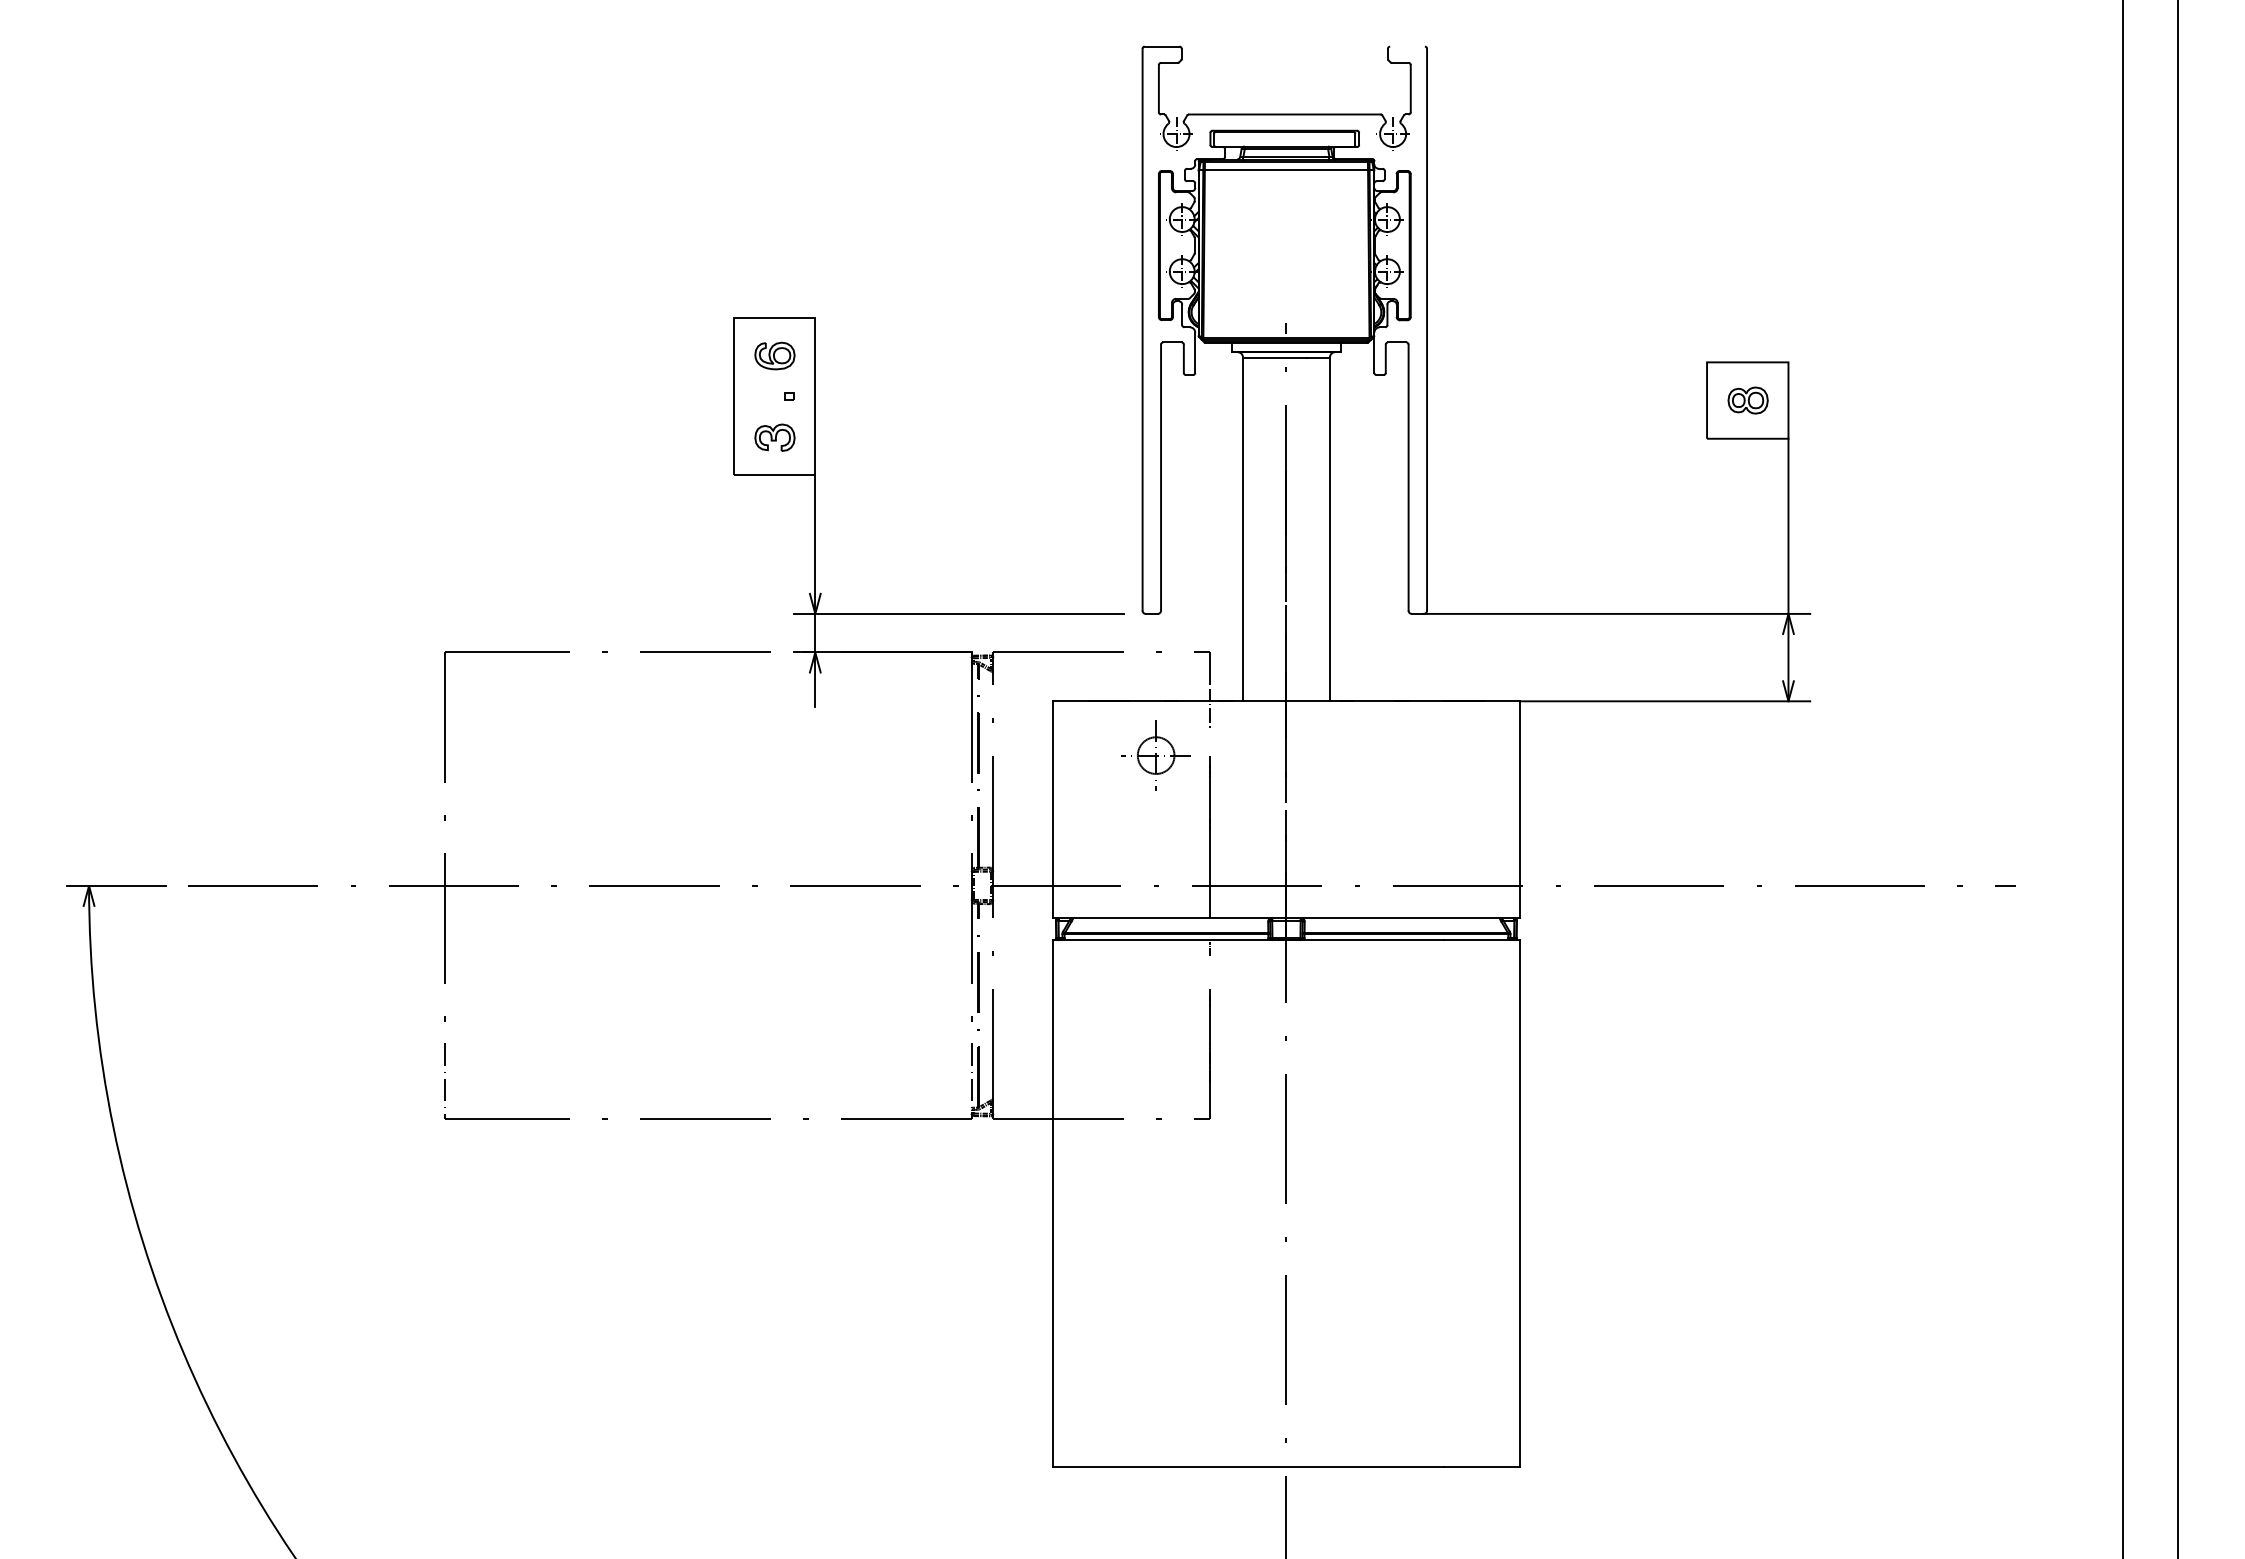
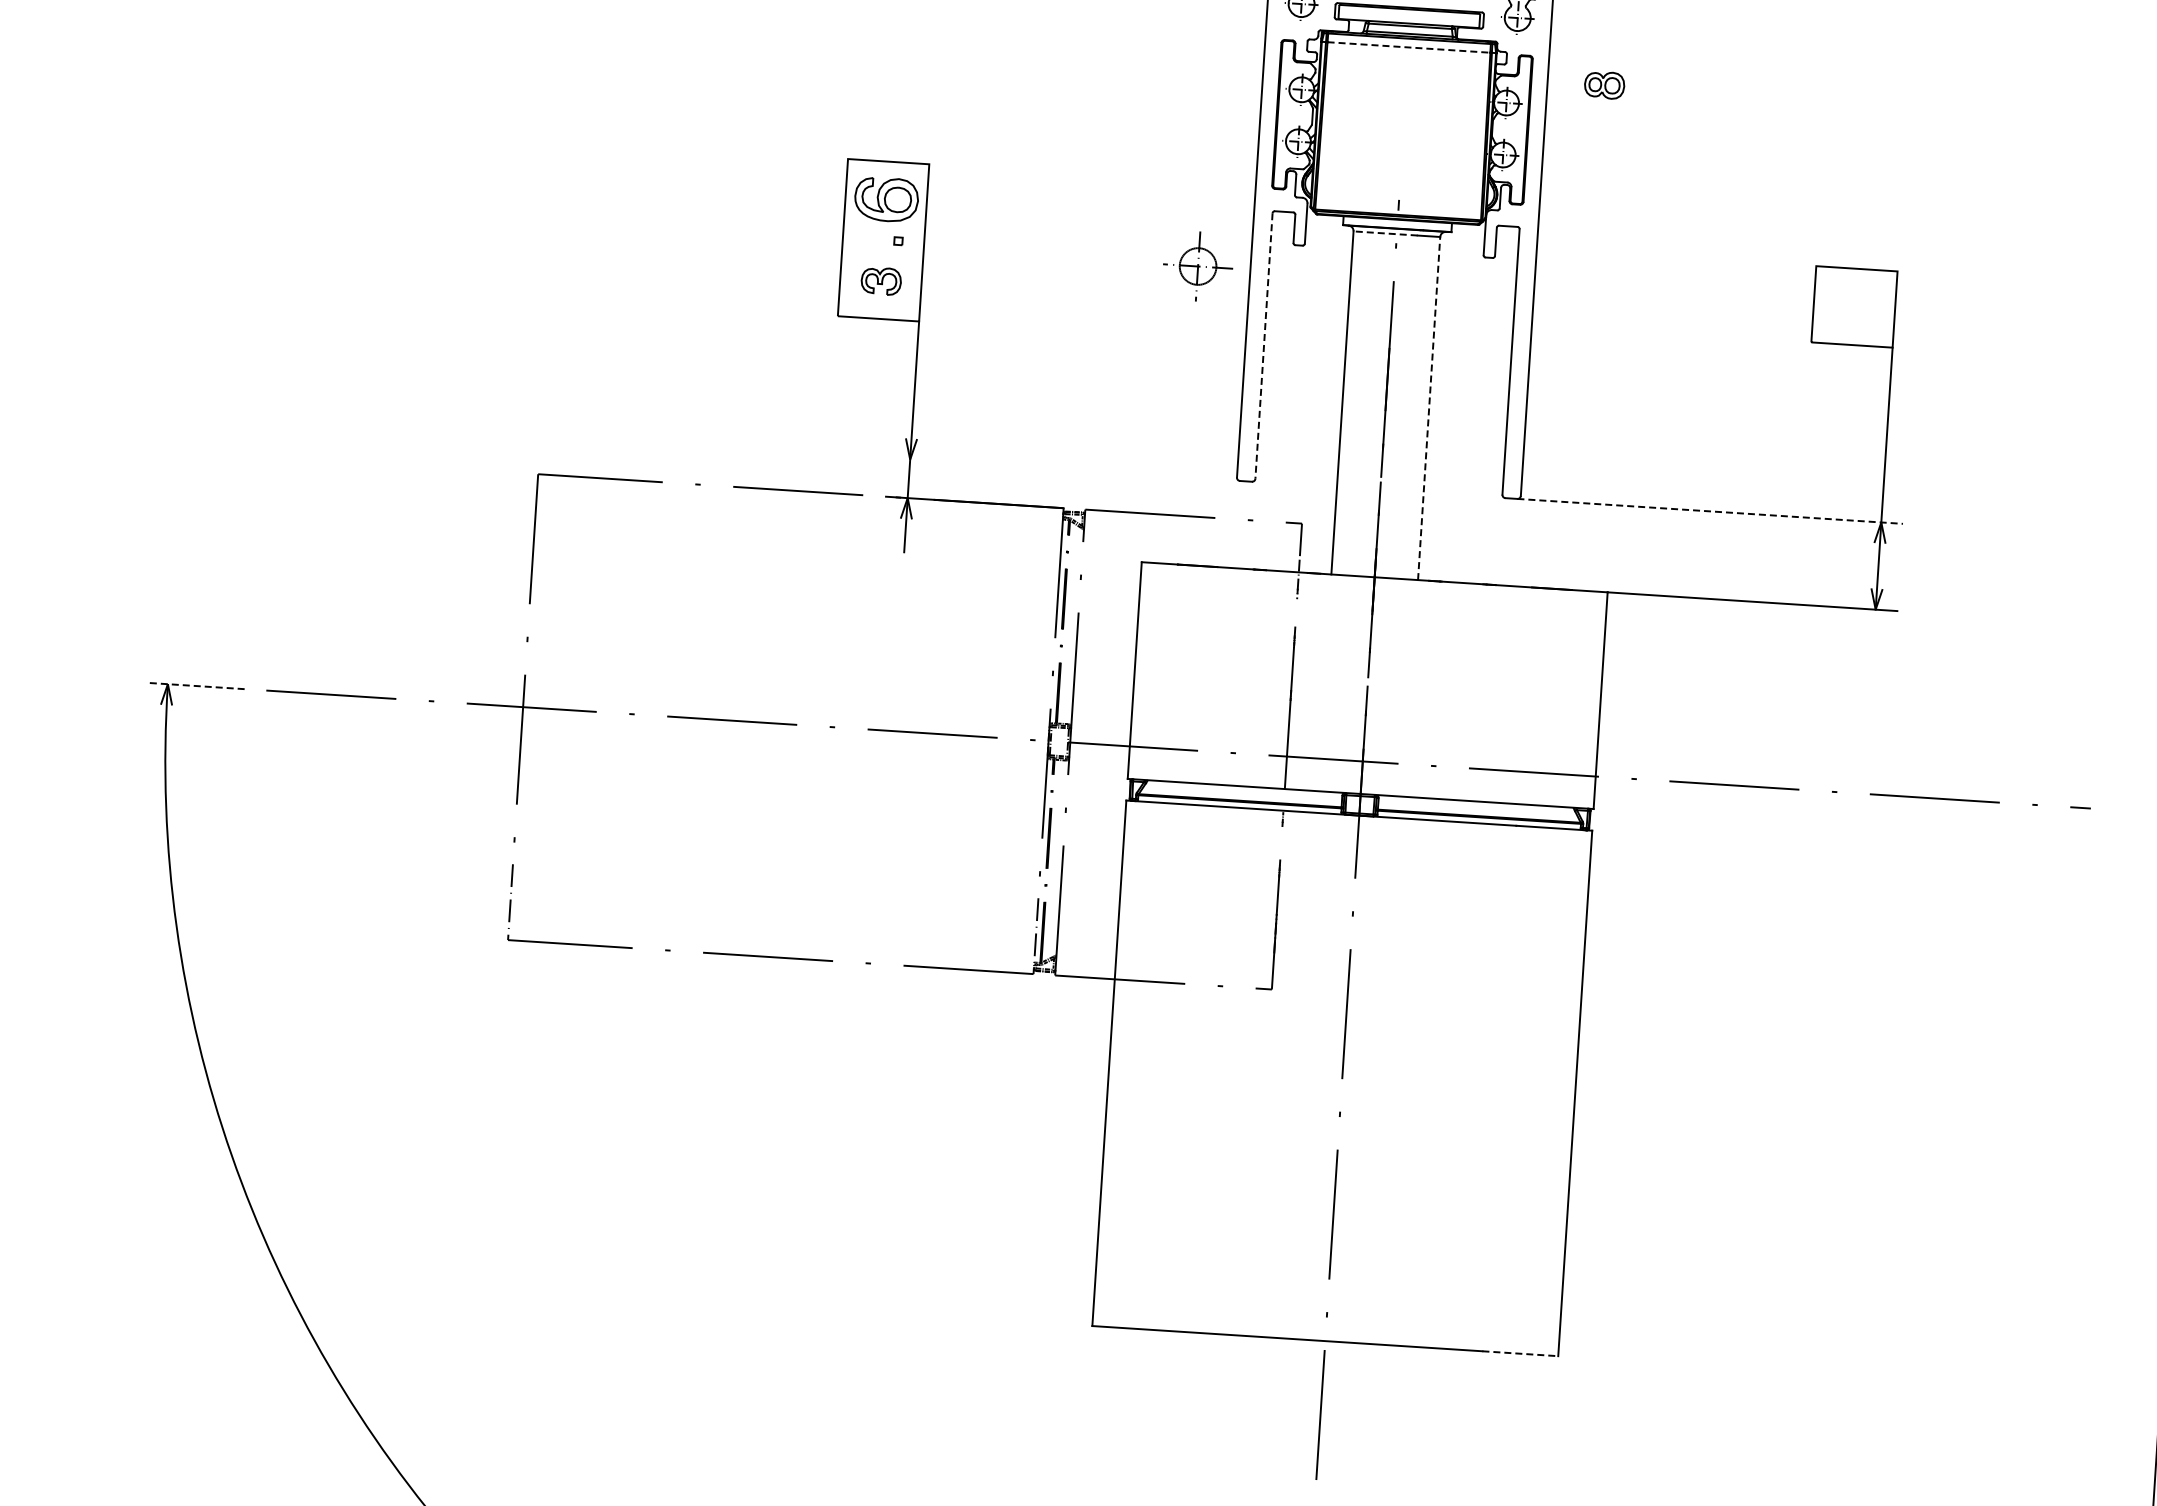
line: (1286, 170) -> (1409, 47), solid -> dashed
part: (774, 355) -> (886, 199), size x1.6
line: (1274, 357) -> (1384, 233), solid -> dashed
part: (1747, 400) -> (1603, 85), moved
line: (1161, 478) -> (1264, 346), solid -> dashed
line: (1329, 529) -> (1428, 408), solid -> dashed
line: (958, 613) -> (1053, 468), removed
line: (1617, 613) -> (1710, 511), solid -> dashed
part: (1155, 755) -> (1197, 266), moved
line: (116, 885) -> (195, 685), solid -> dashed
line: (1482, 1466) -> (1520, 1353), solid -> dashed

